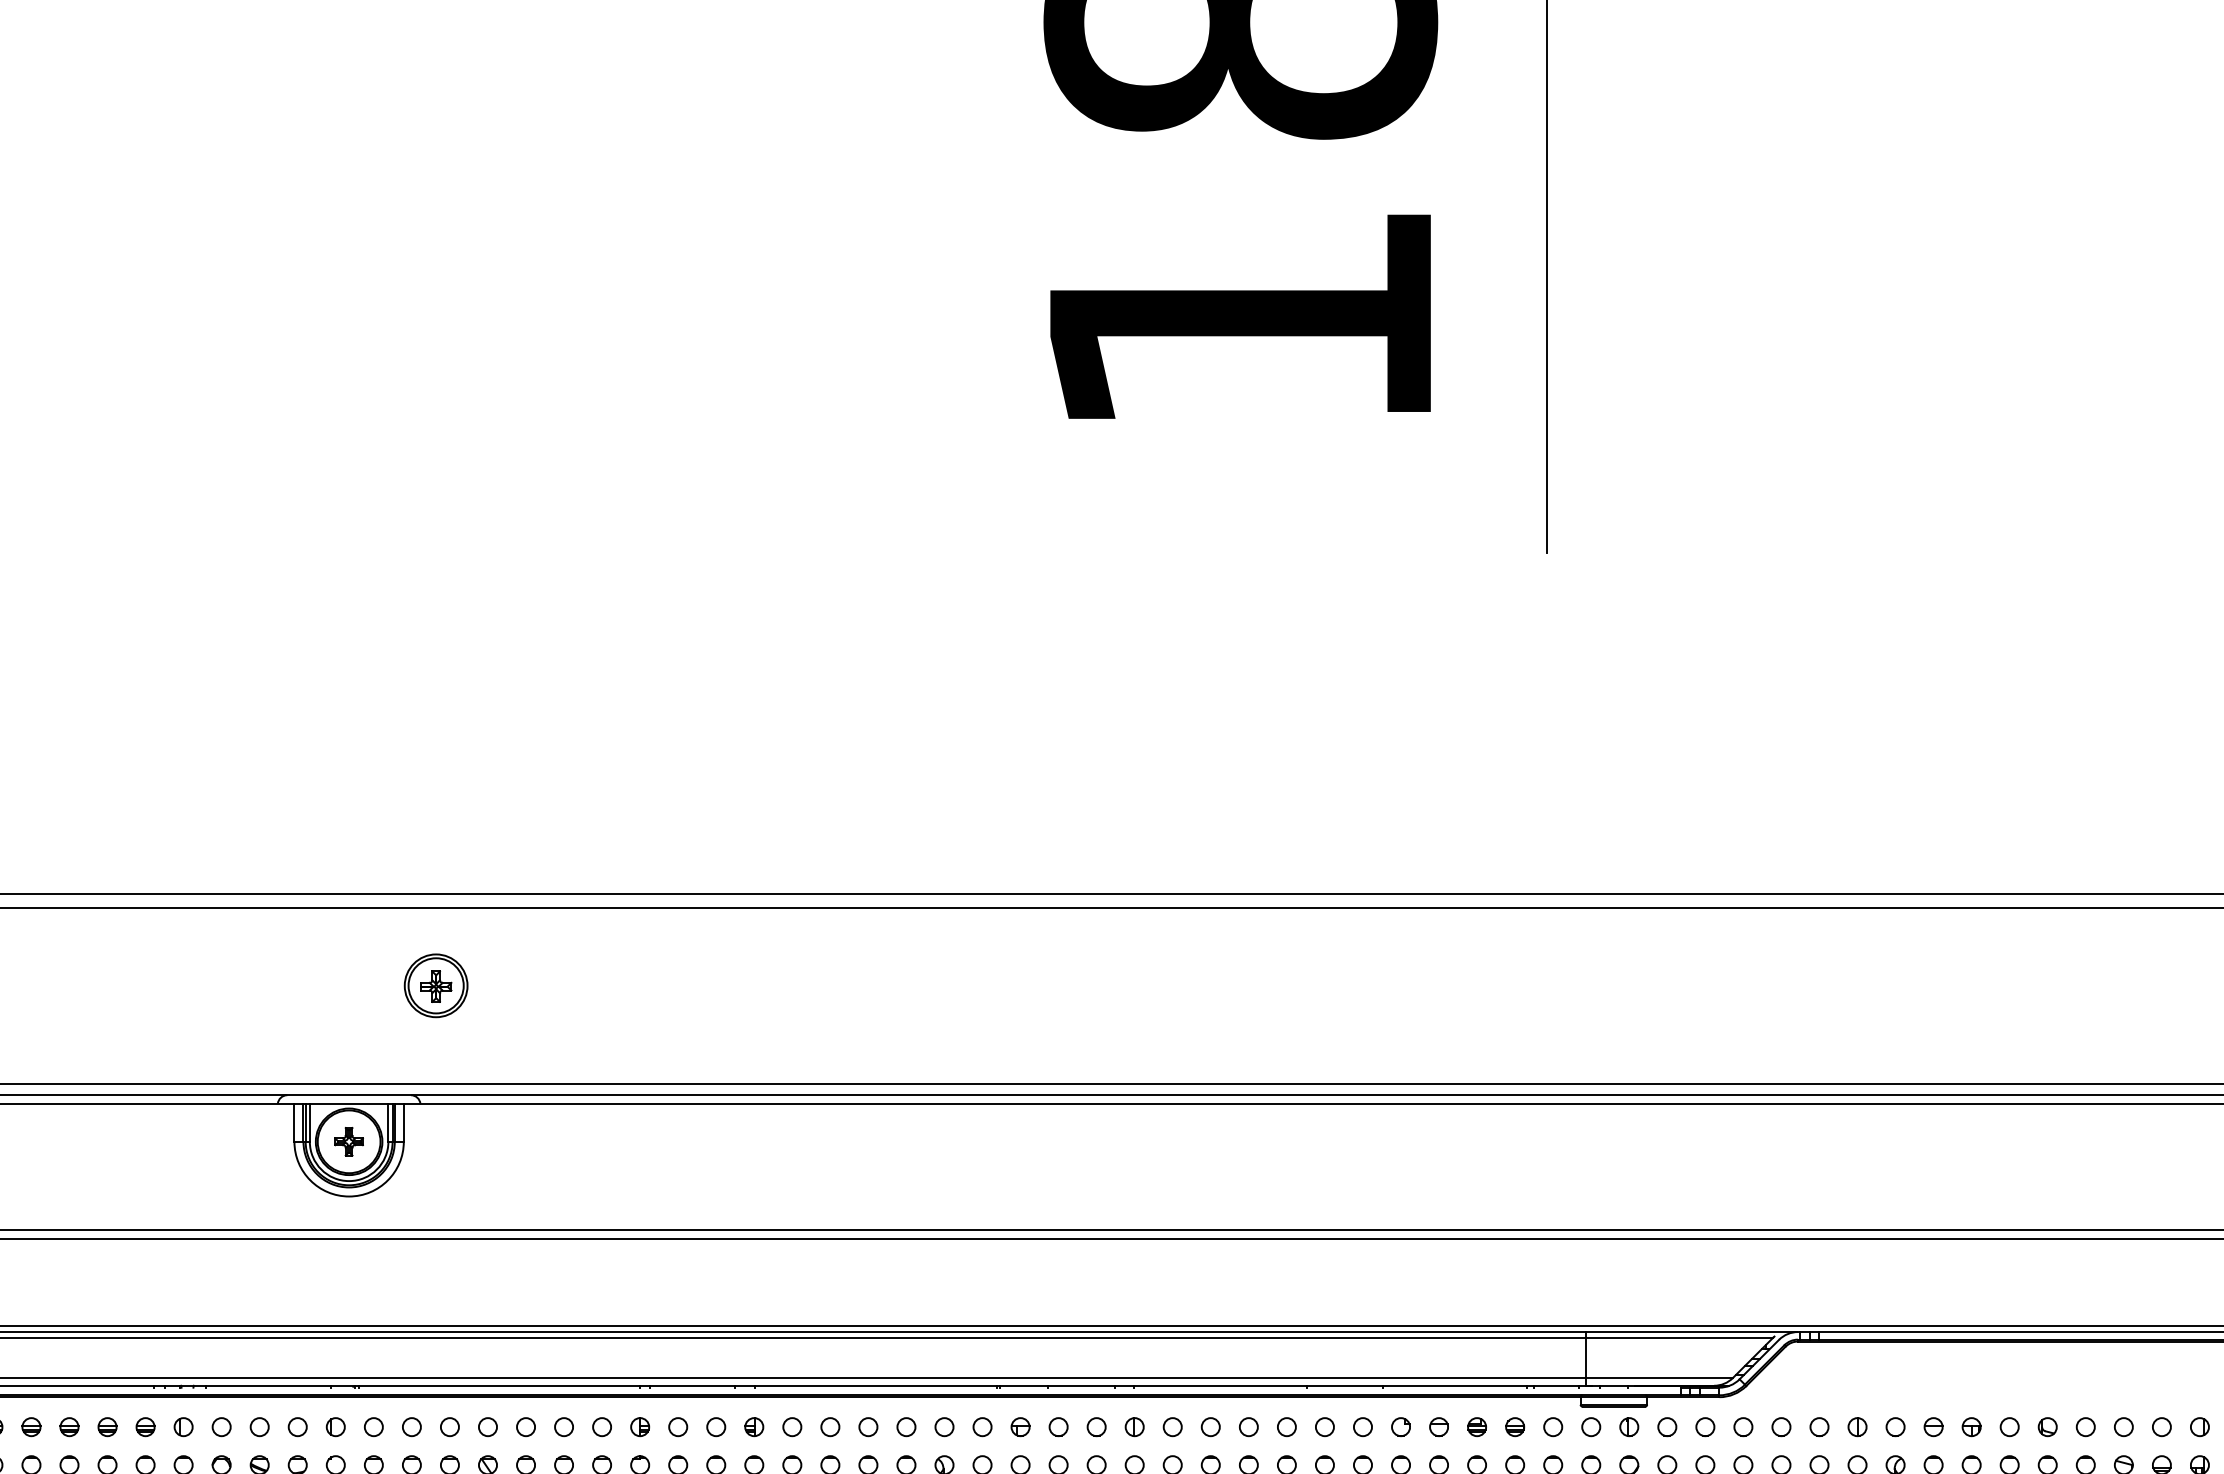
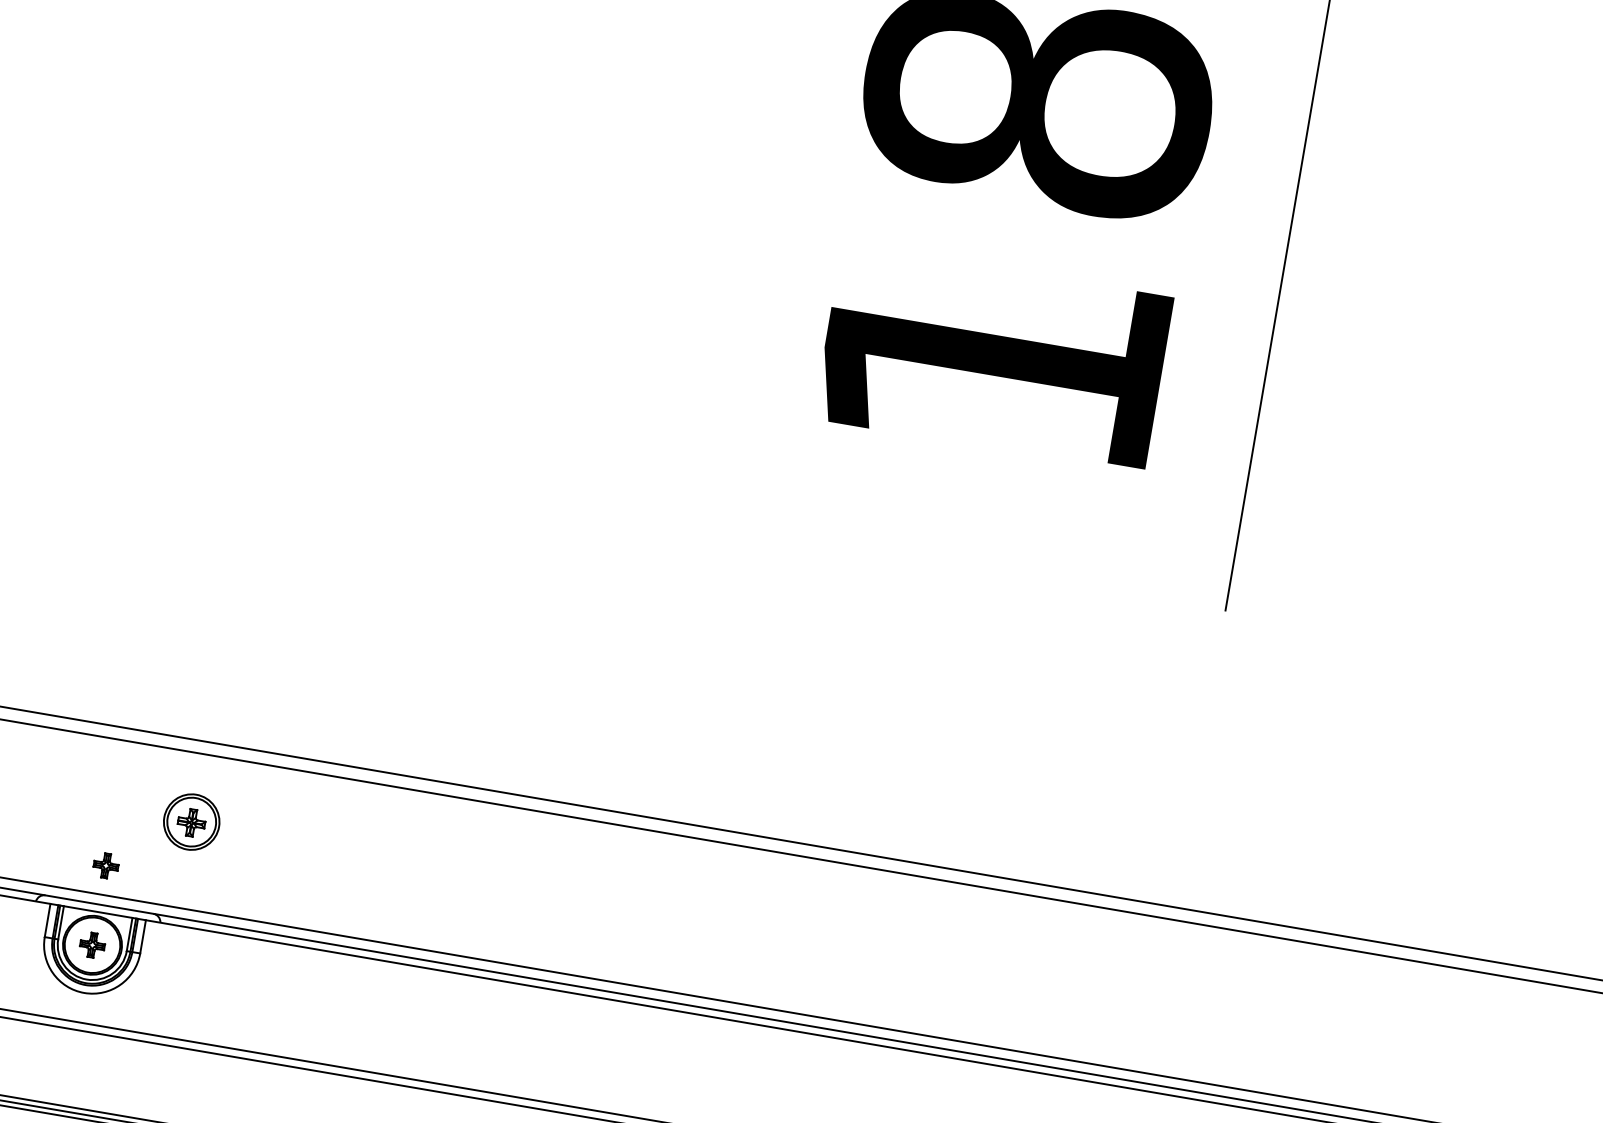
part: (348, 1050) -> (105, 865), added

